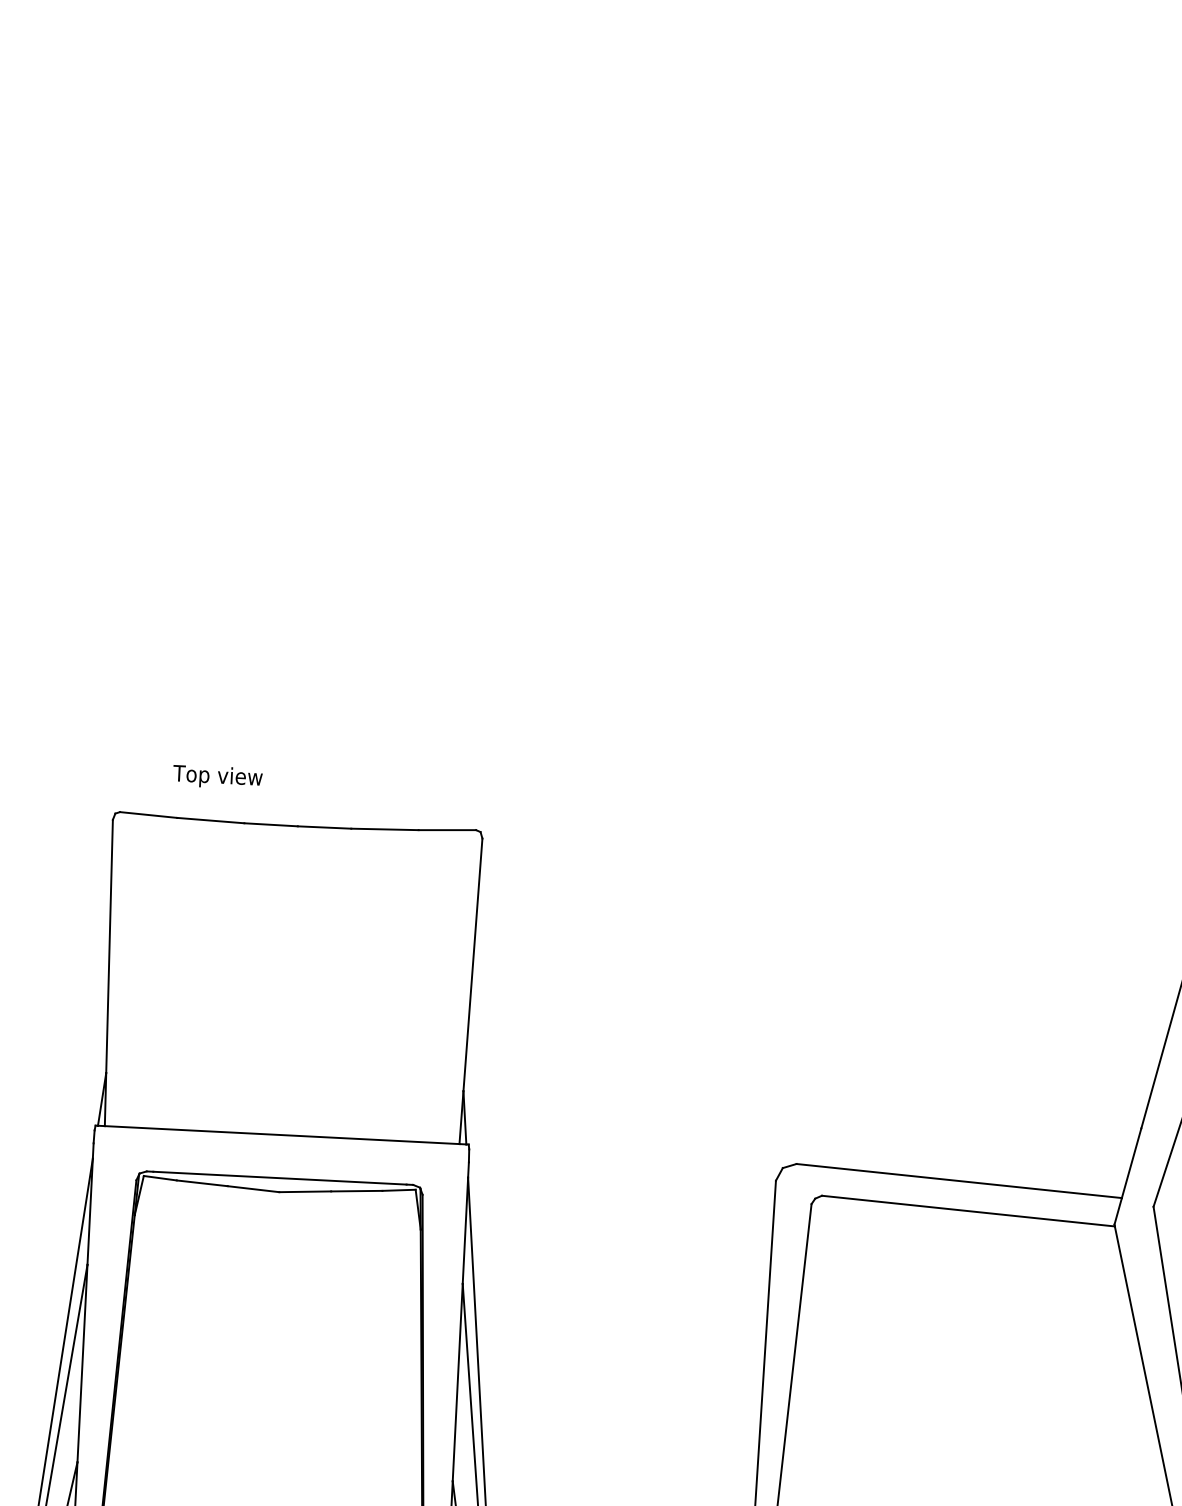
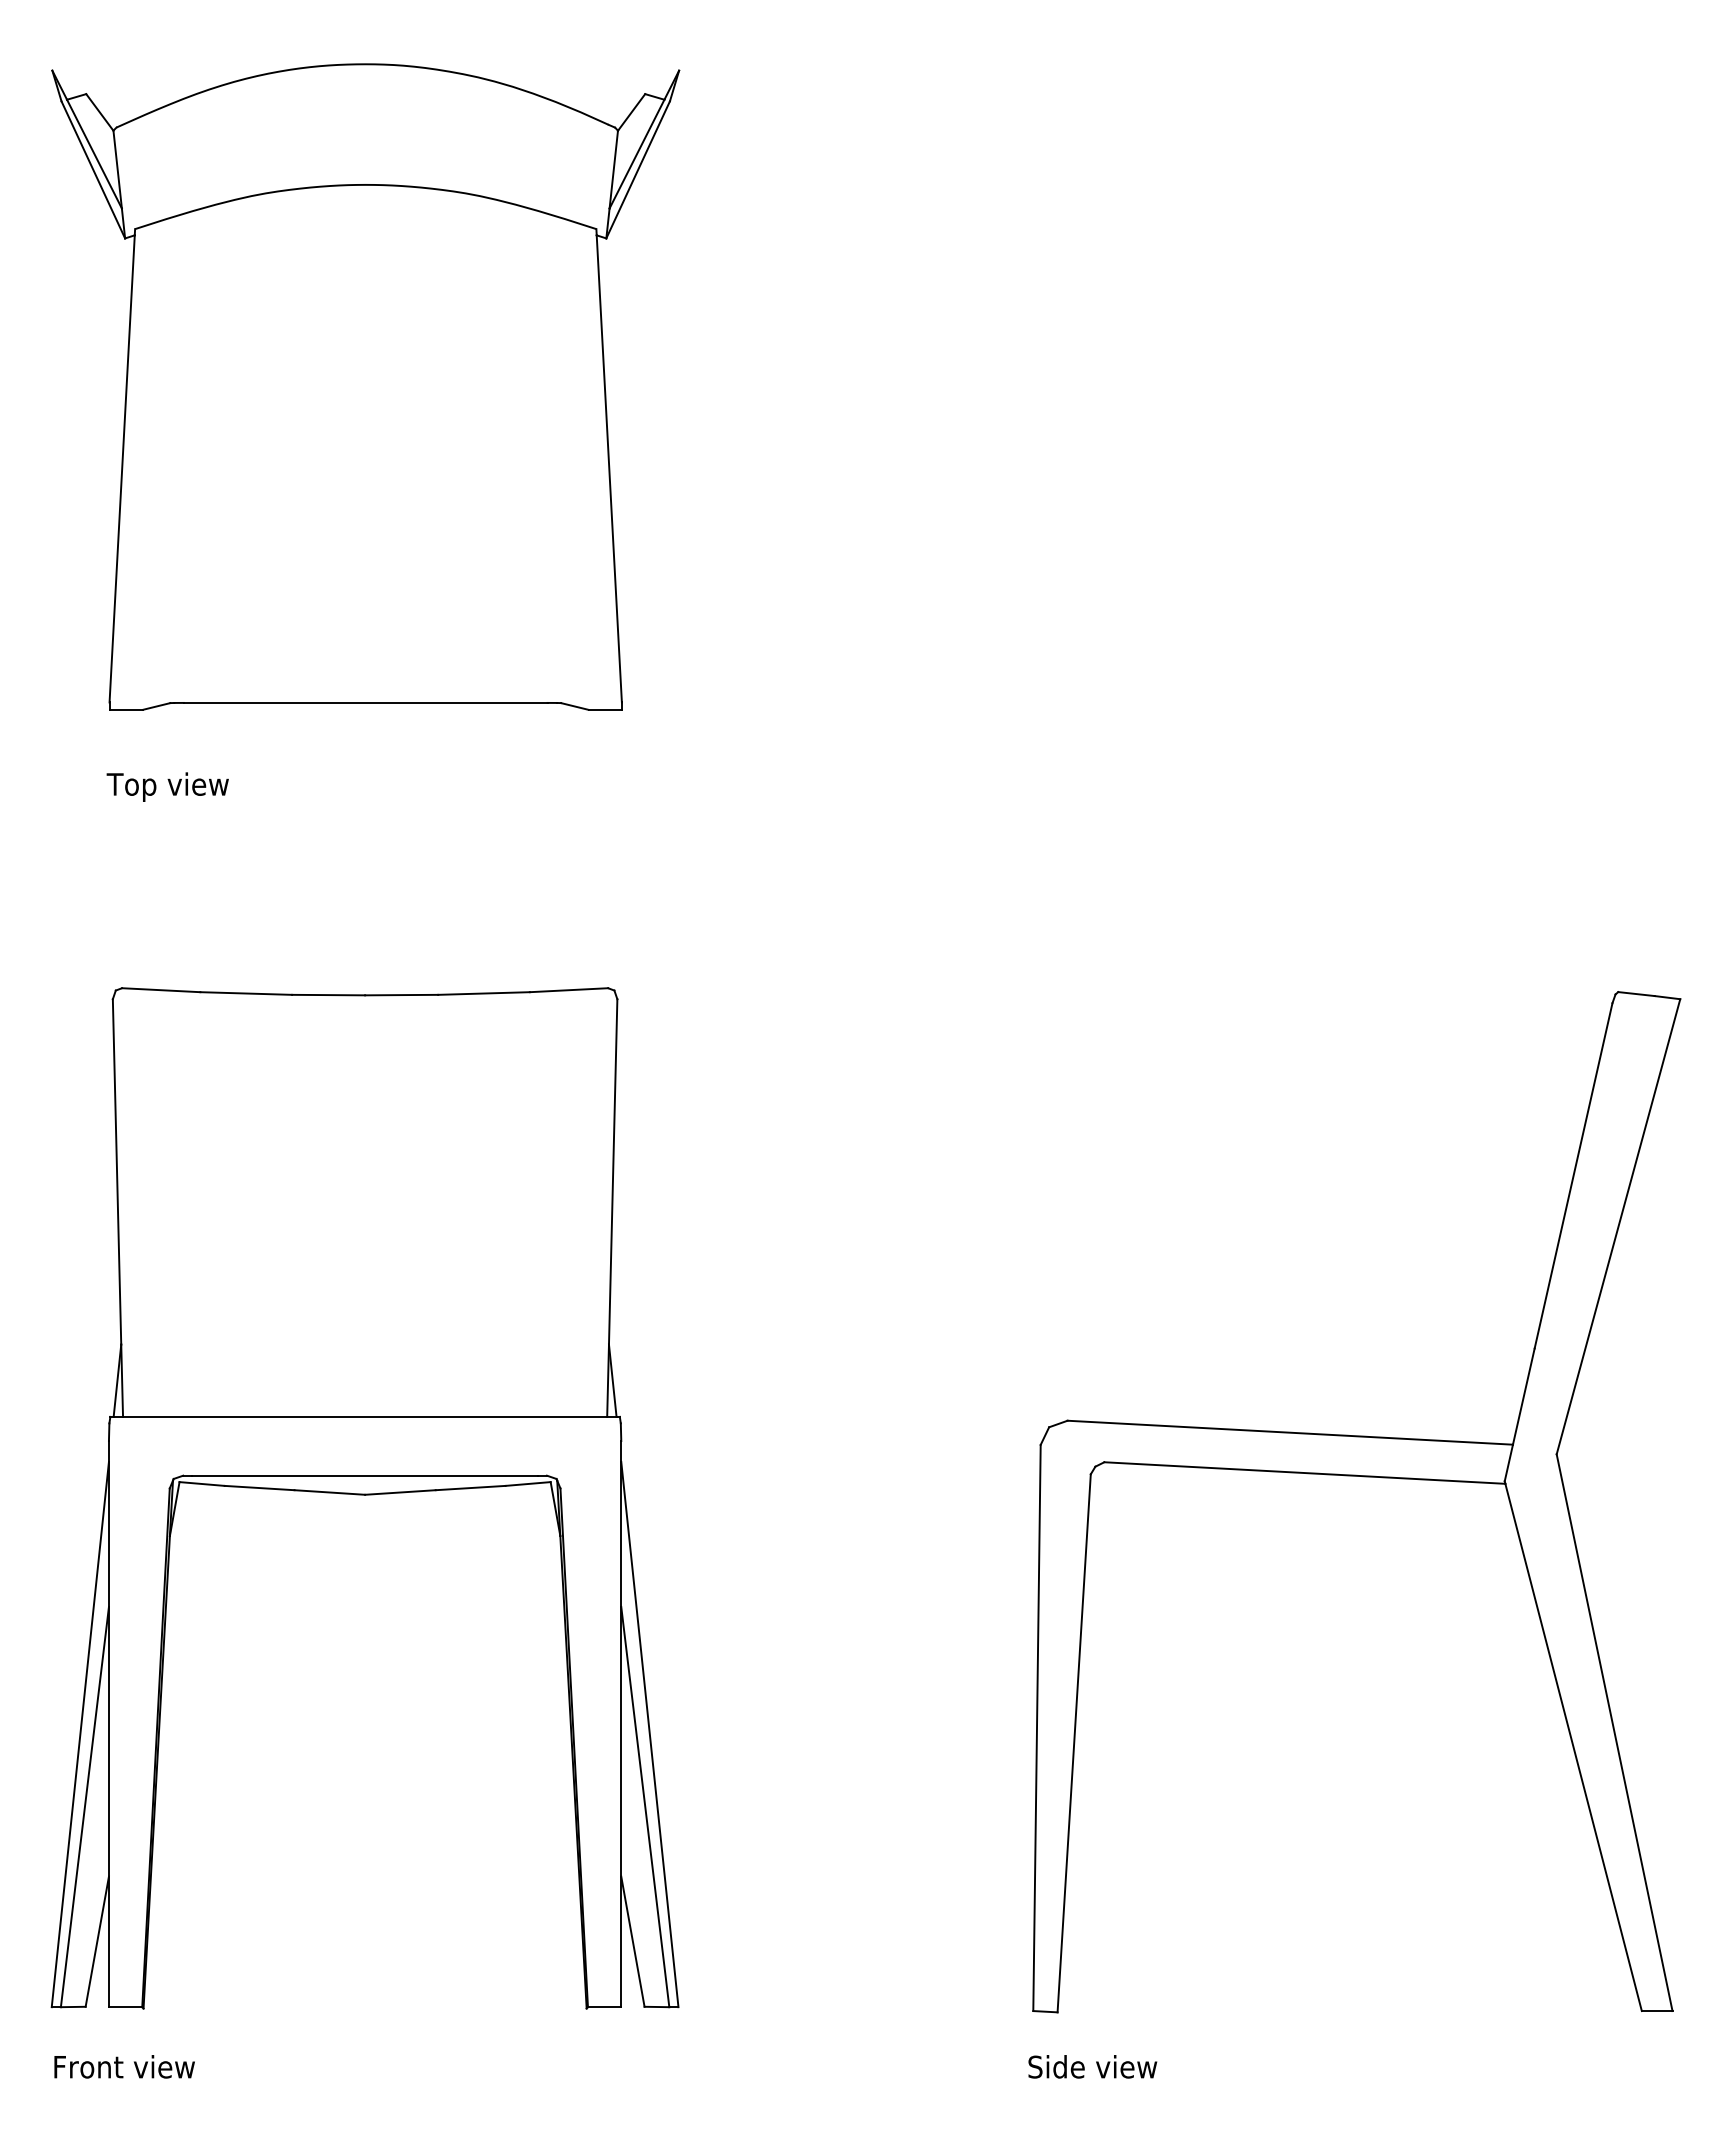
part: (320, 380) -> (365, 386), added
text: (217, 776) -> (167, 786), moved

